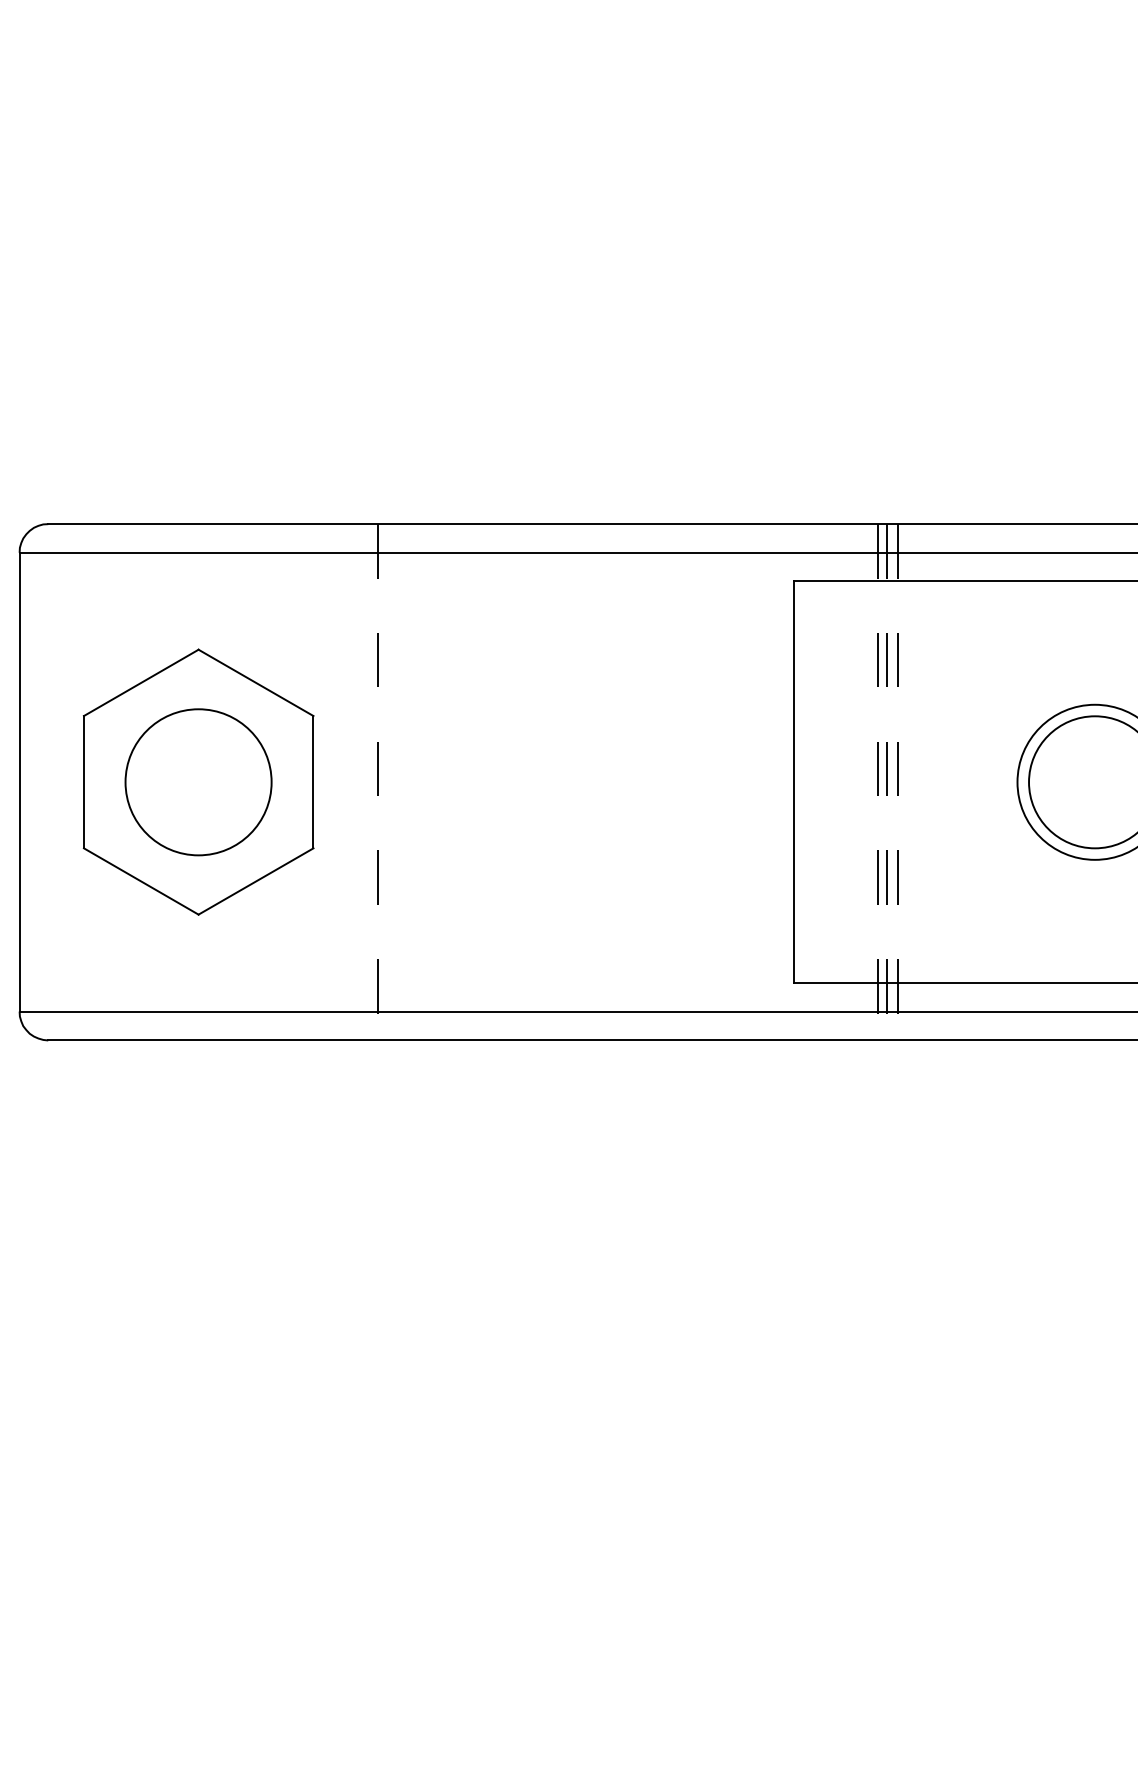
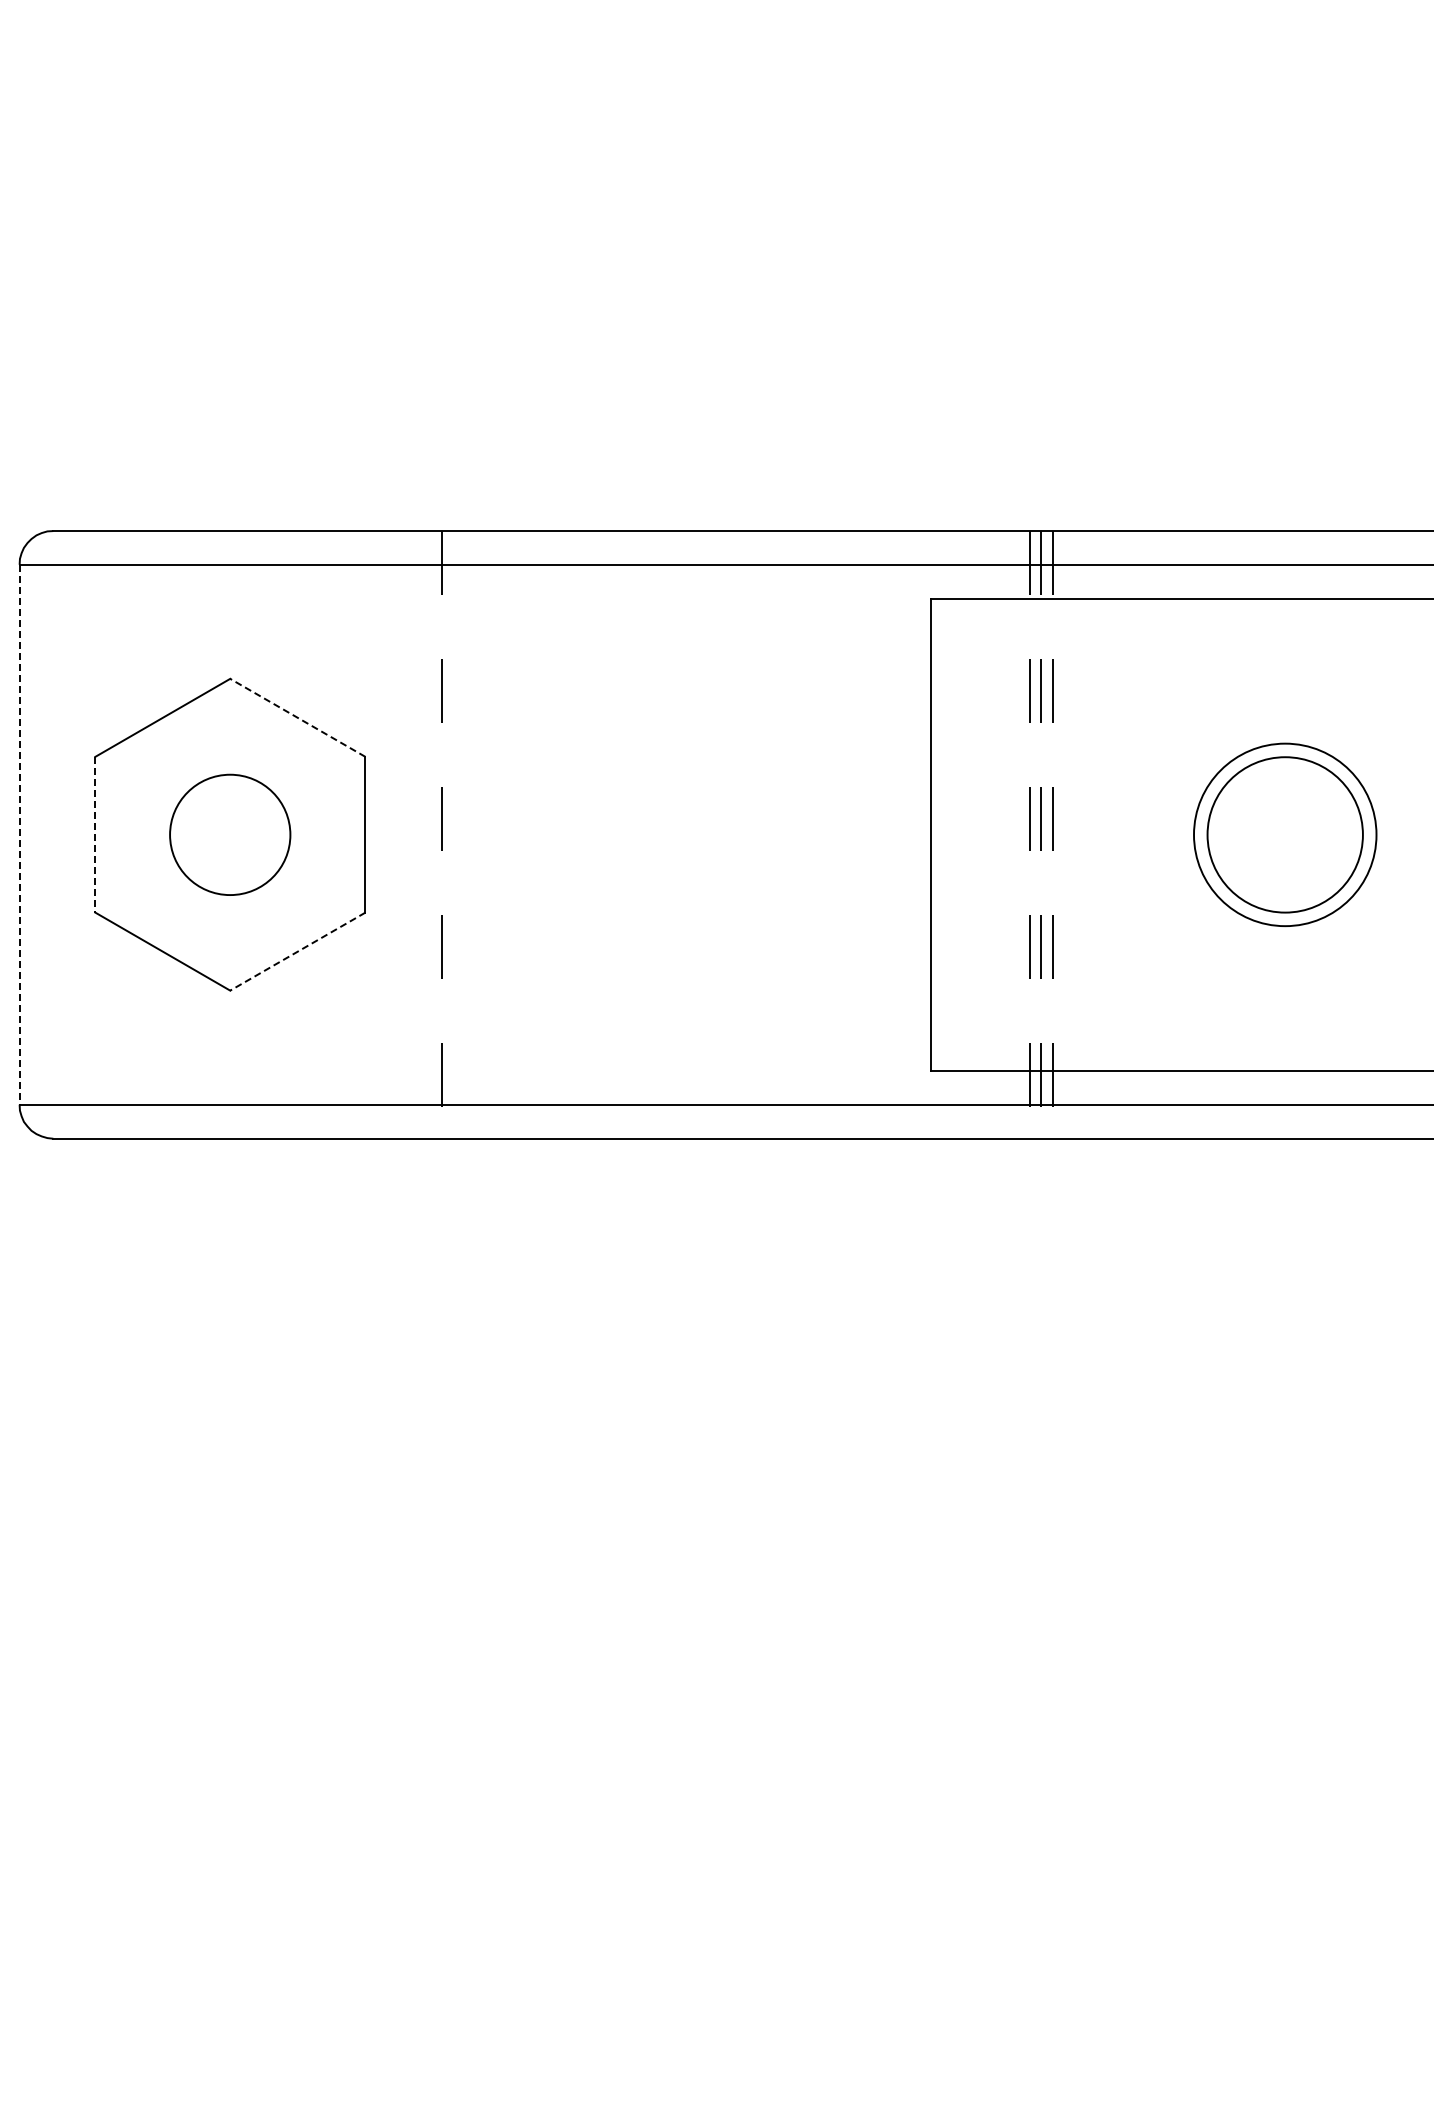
line: (255, 682) -> (297, 717), solid -> dashed
line: (19, 781) -> (19, 834), solid -> dashed
line: (84, 781) -> (95, 834), solid -> dashed
circle: (198, 781) -> (230, 834), size x0.7
line: (255, 881) -> (297, 951), solid -> dashed

